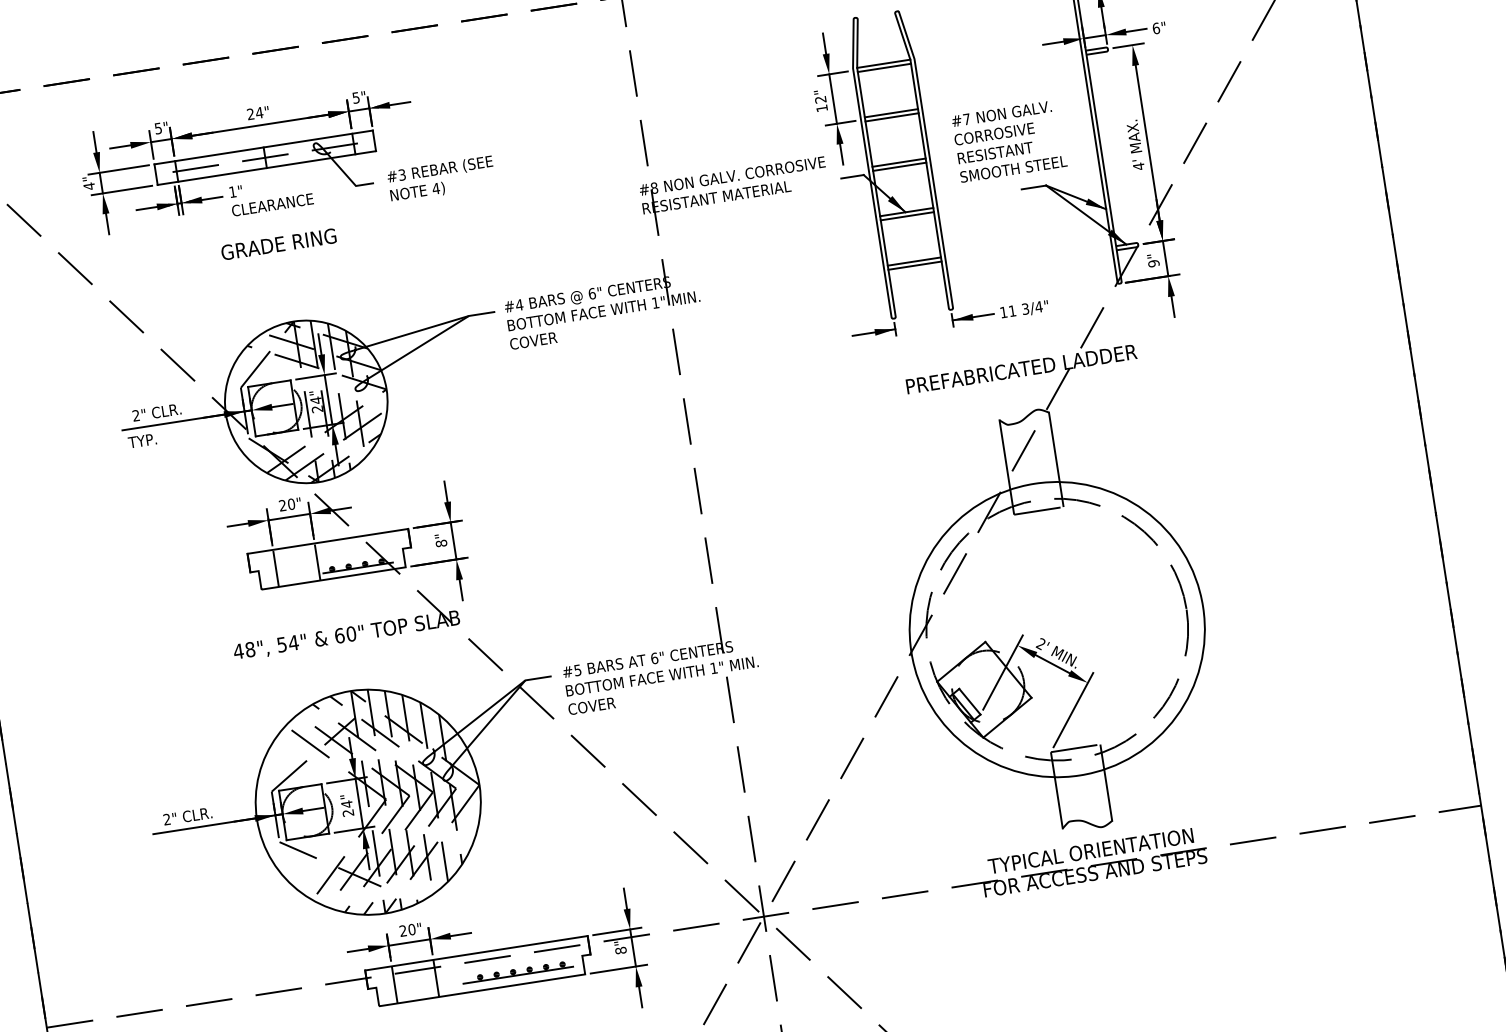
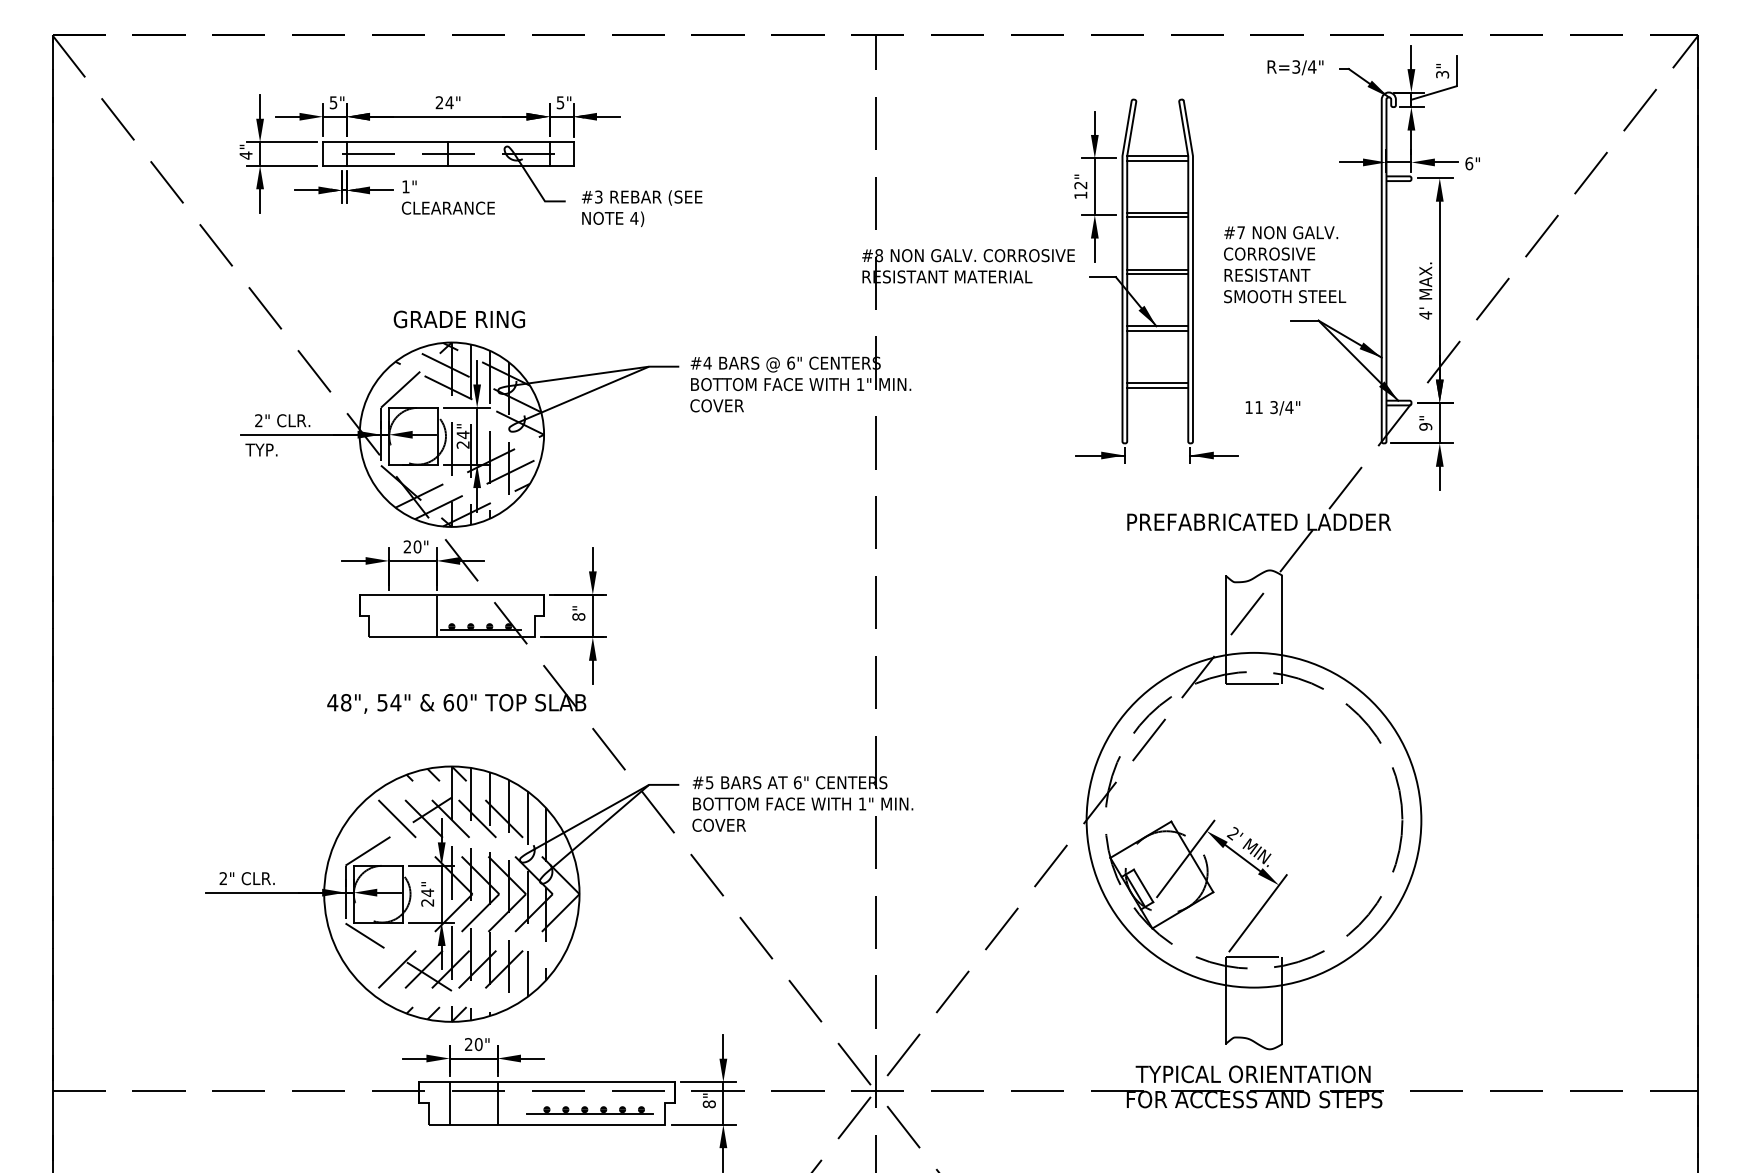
text: (278, 244) -> (458, 319), moved
text: (1024, 310) -> (1272, 408), moved
line: (276, 568) -> (389, 616), removed

